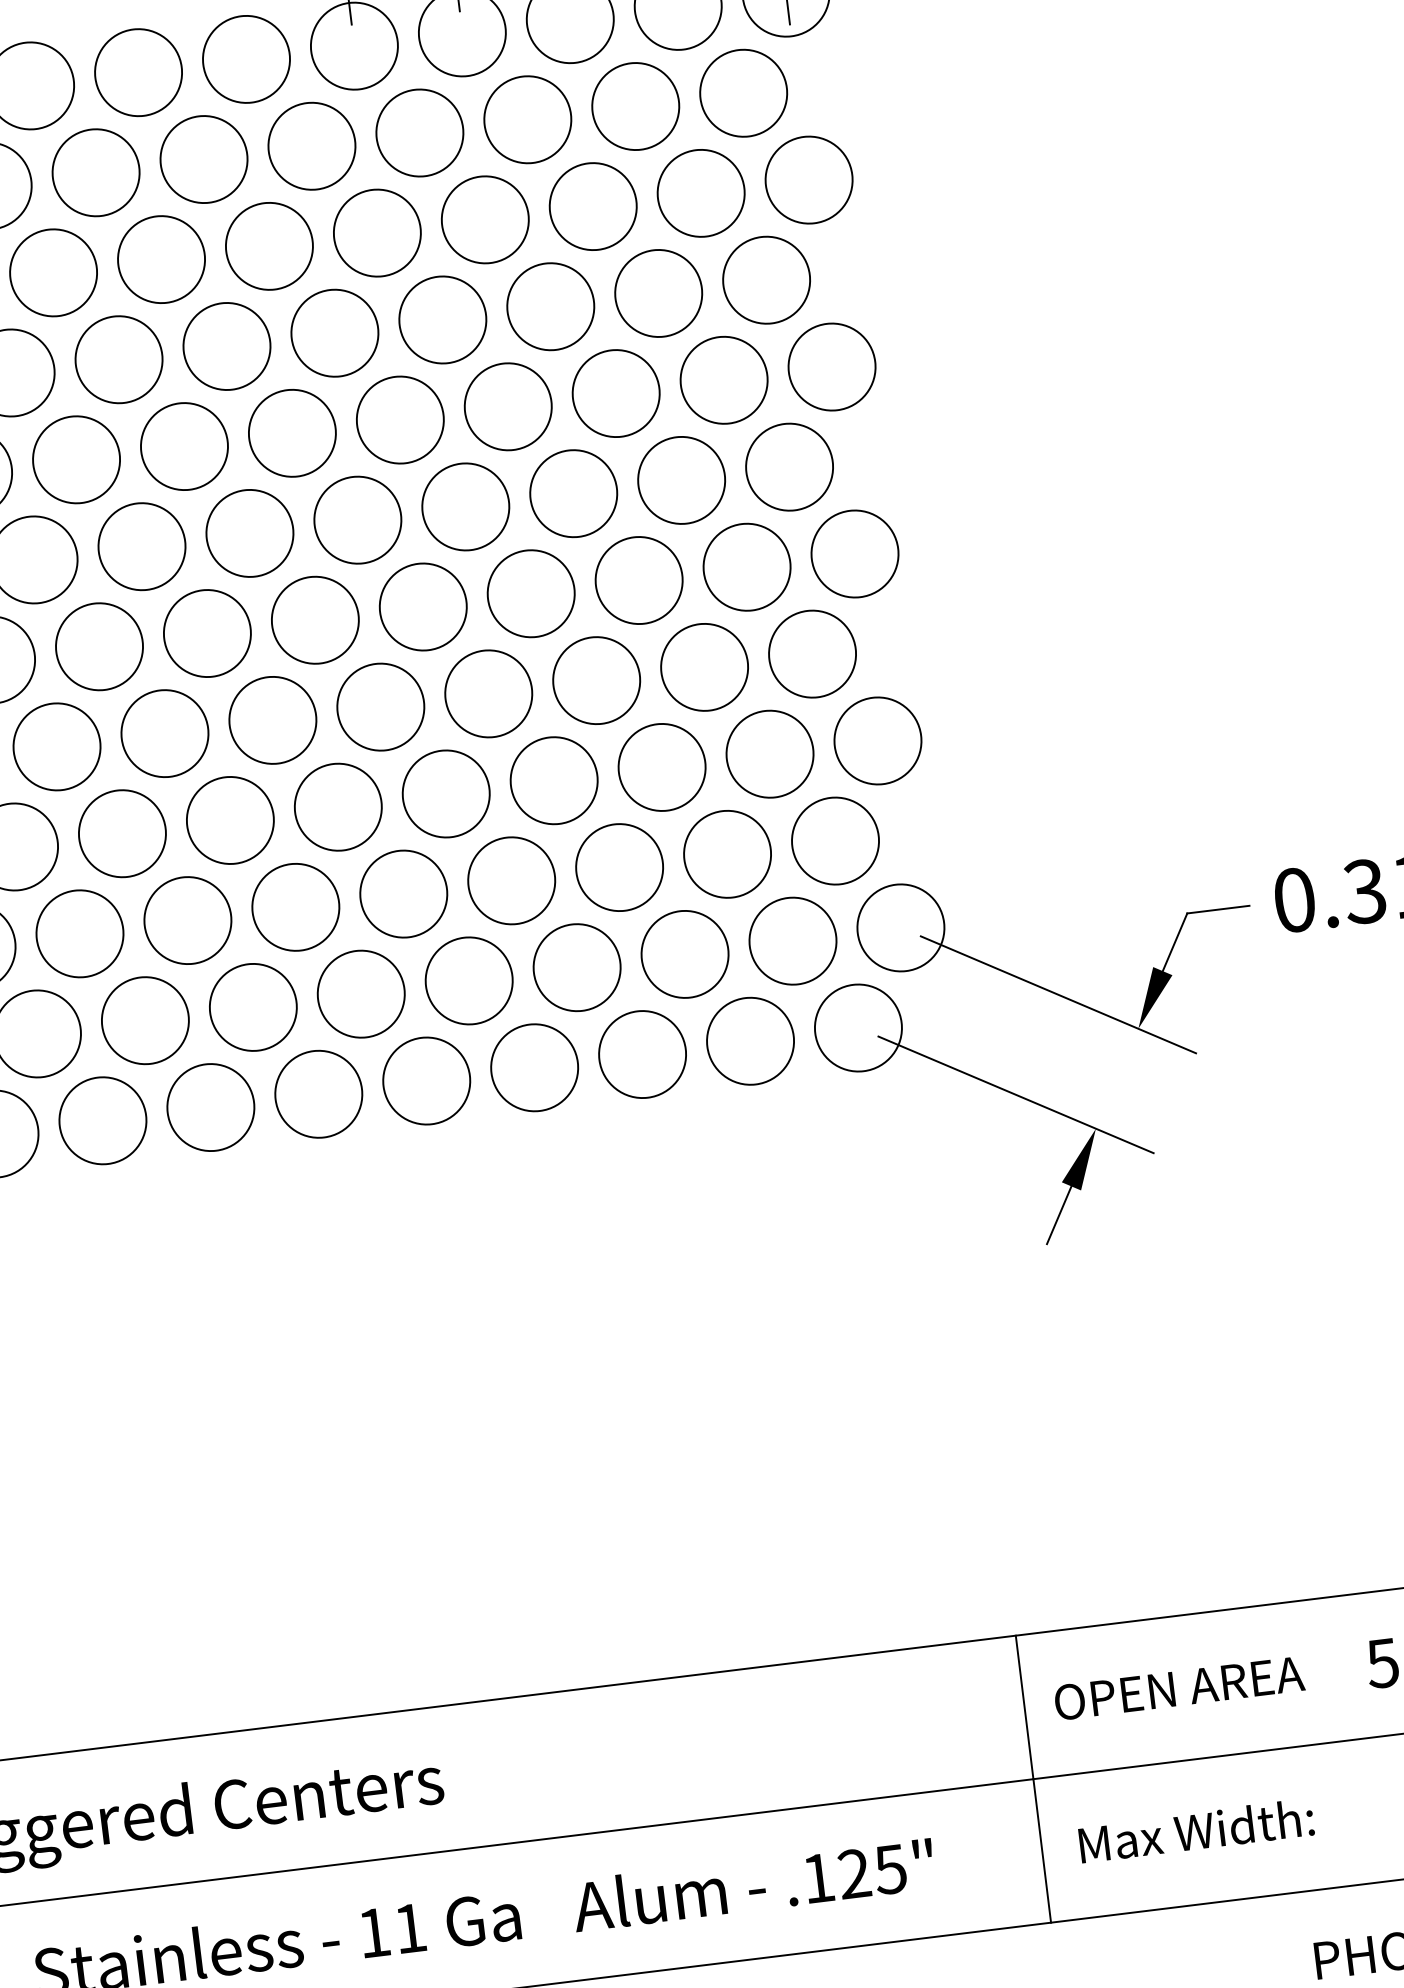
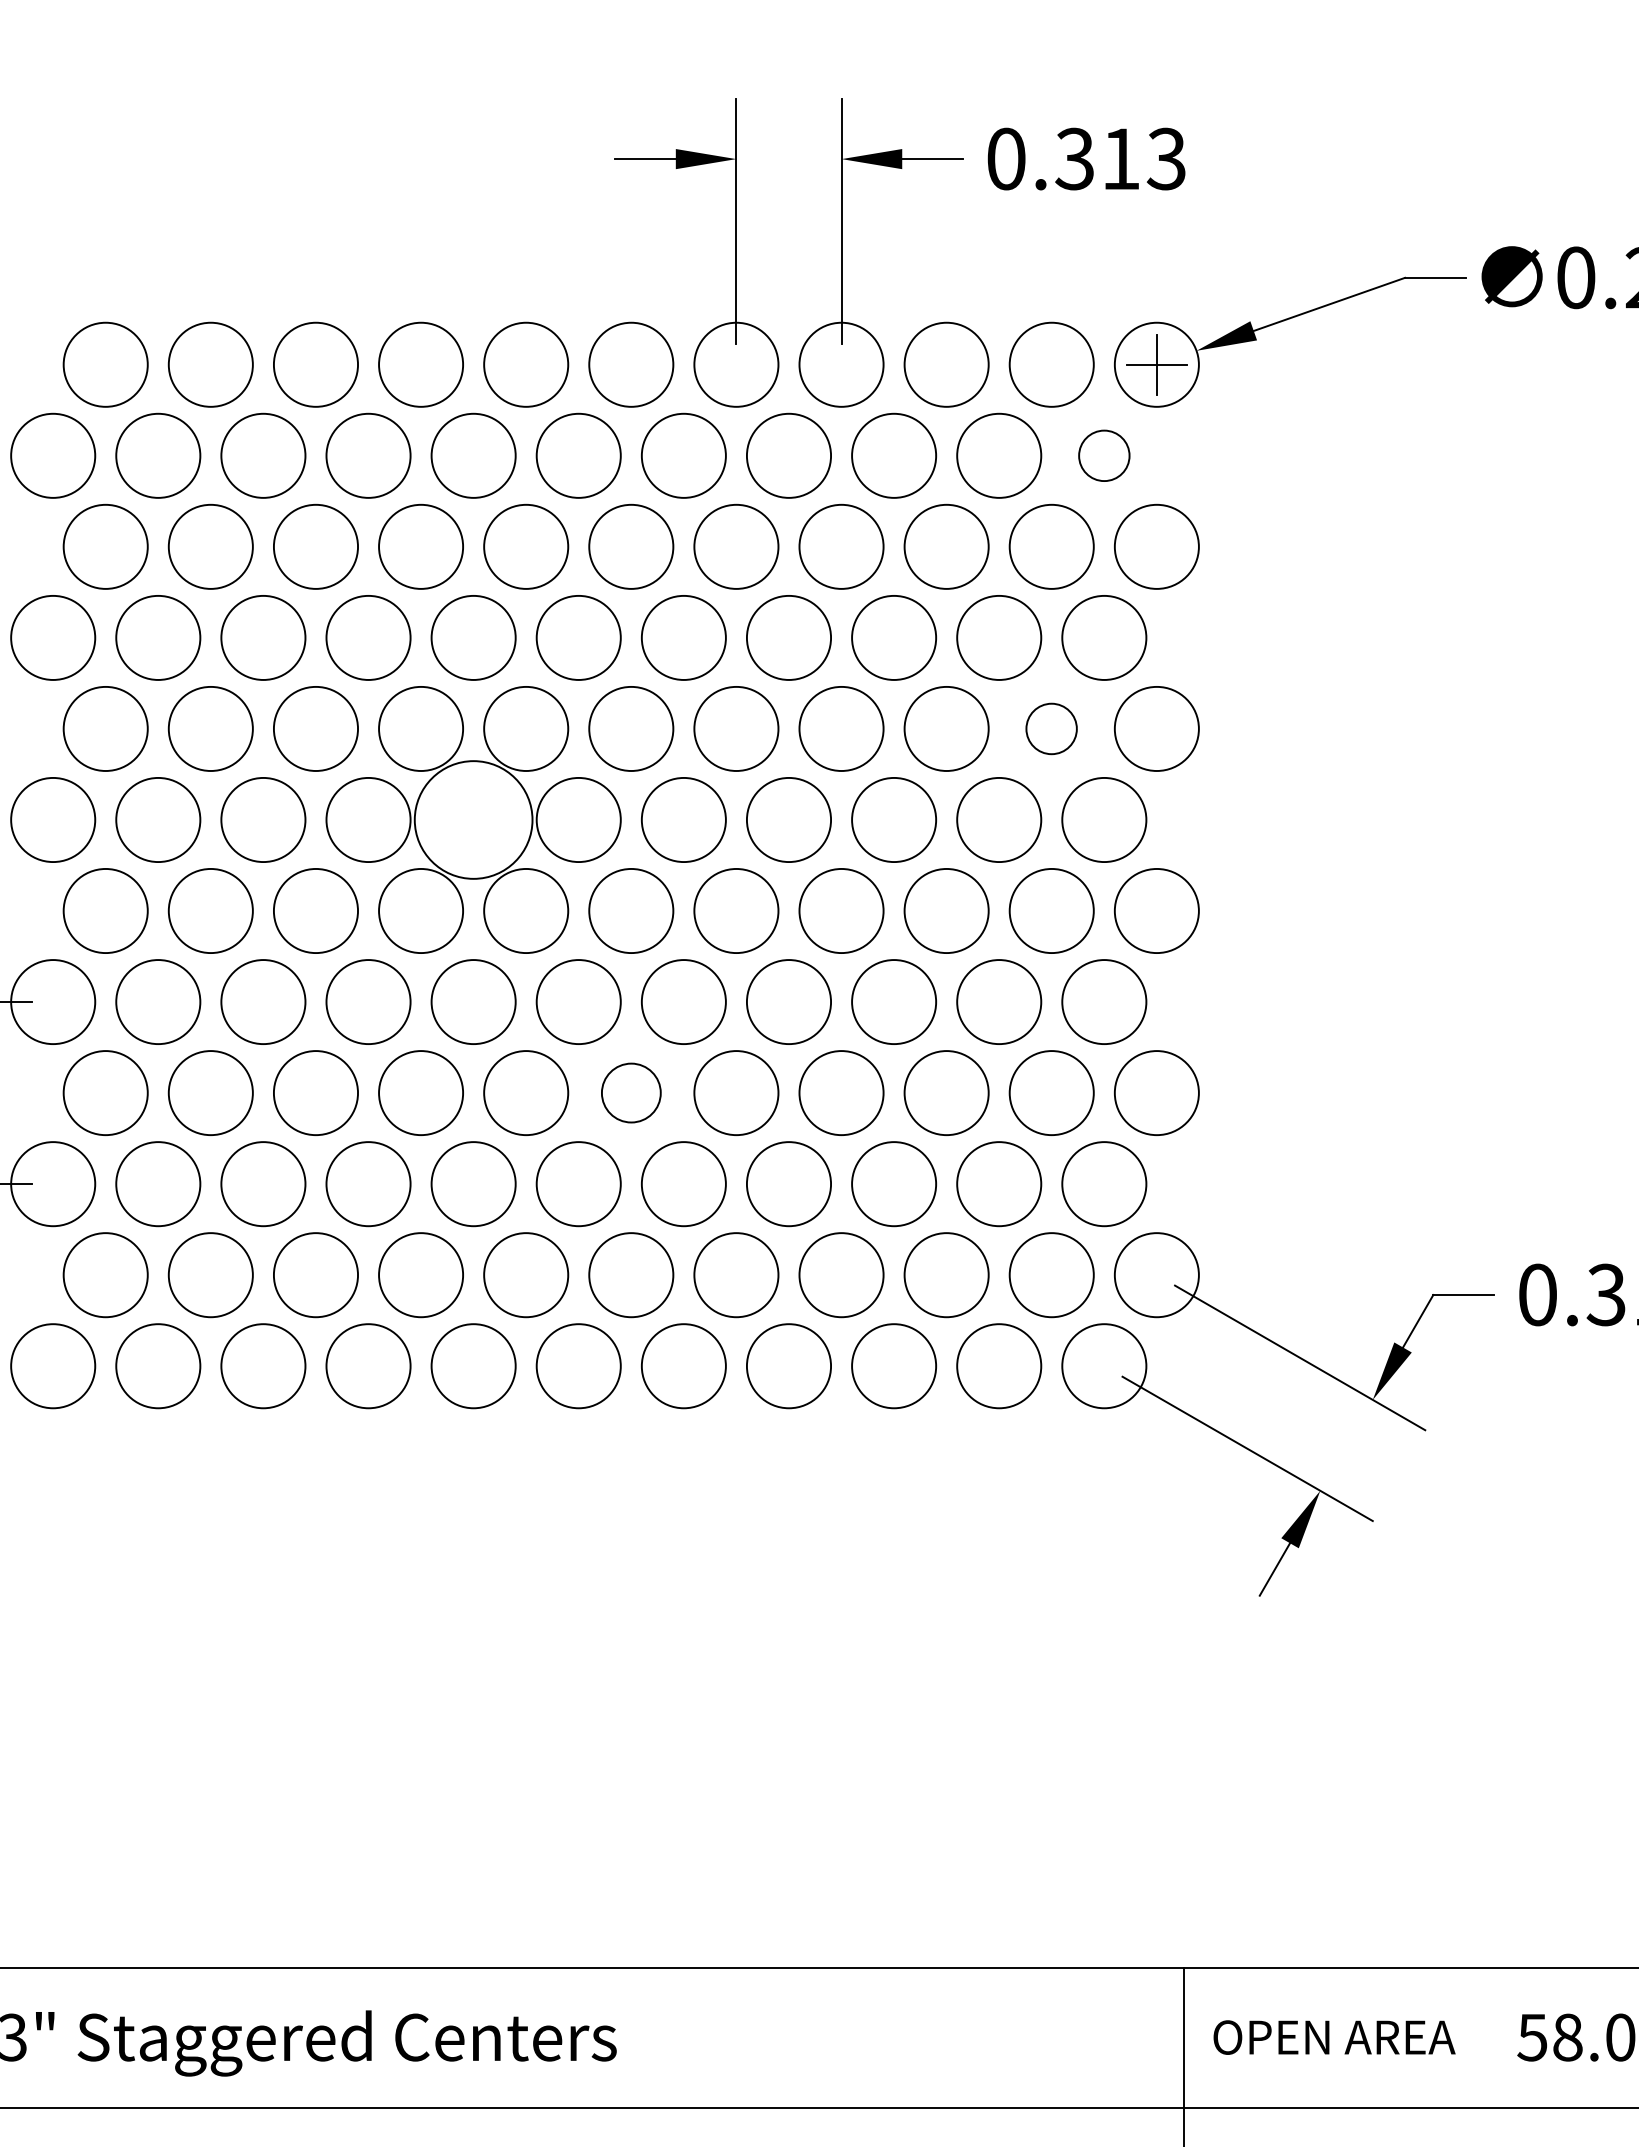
circle: (743, 92) -> (1104, 455), size x0.6
circle: (723, 379) -> (1051, 728), size x0.6
circle: (141, 546) -> (473, 819), size x1.4
circle: (338, 806) -> (631, 1092), size x0.7

